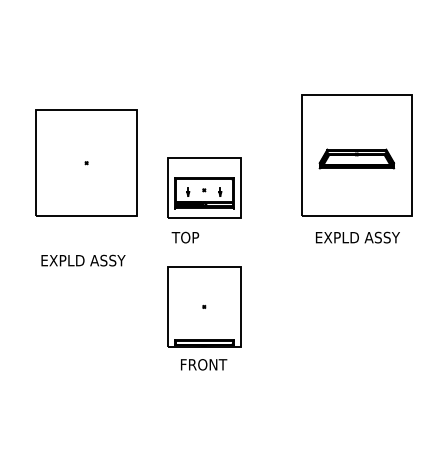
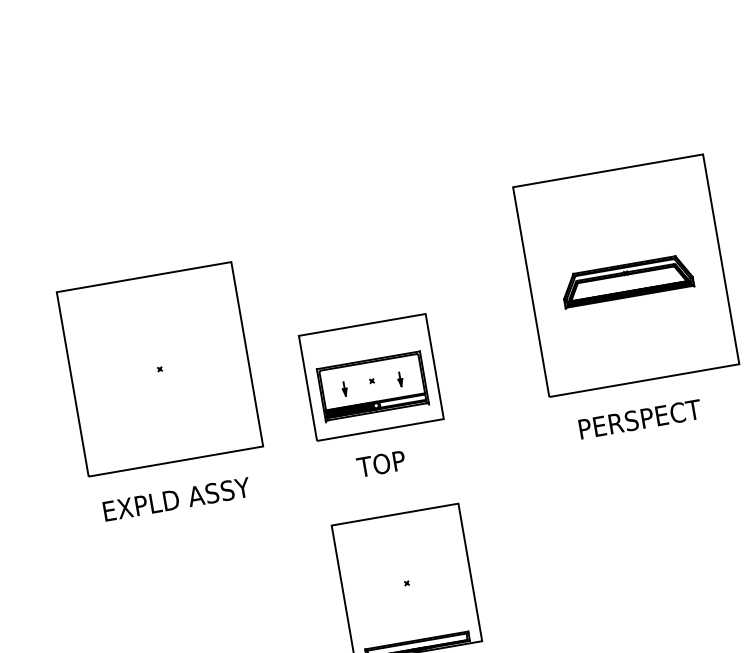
text: (185, 237) -> (381, 463), moved
text: (358, 237) -> (653, 416), EXPLD ASSY -> PERSPECT
text: (83, 260) -> (176, 499), moved

